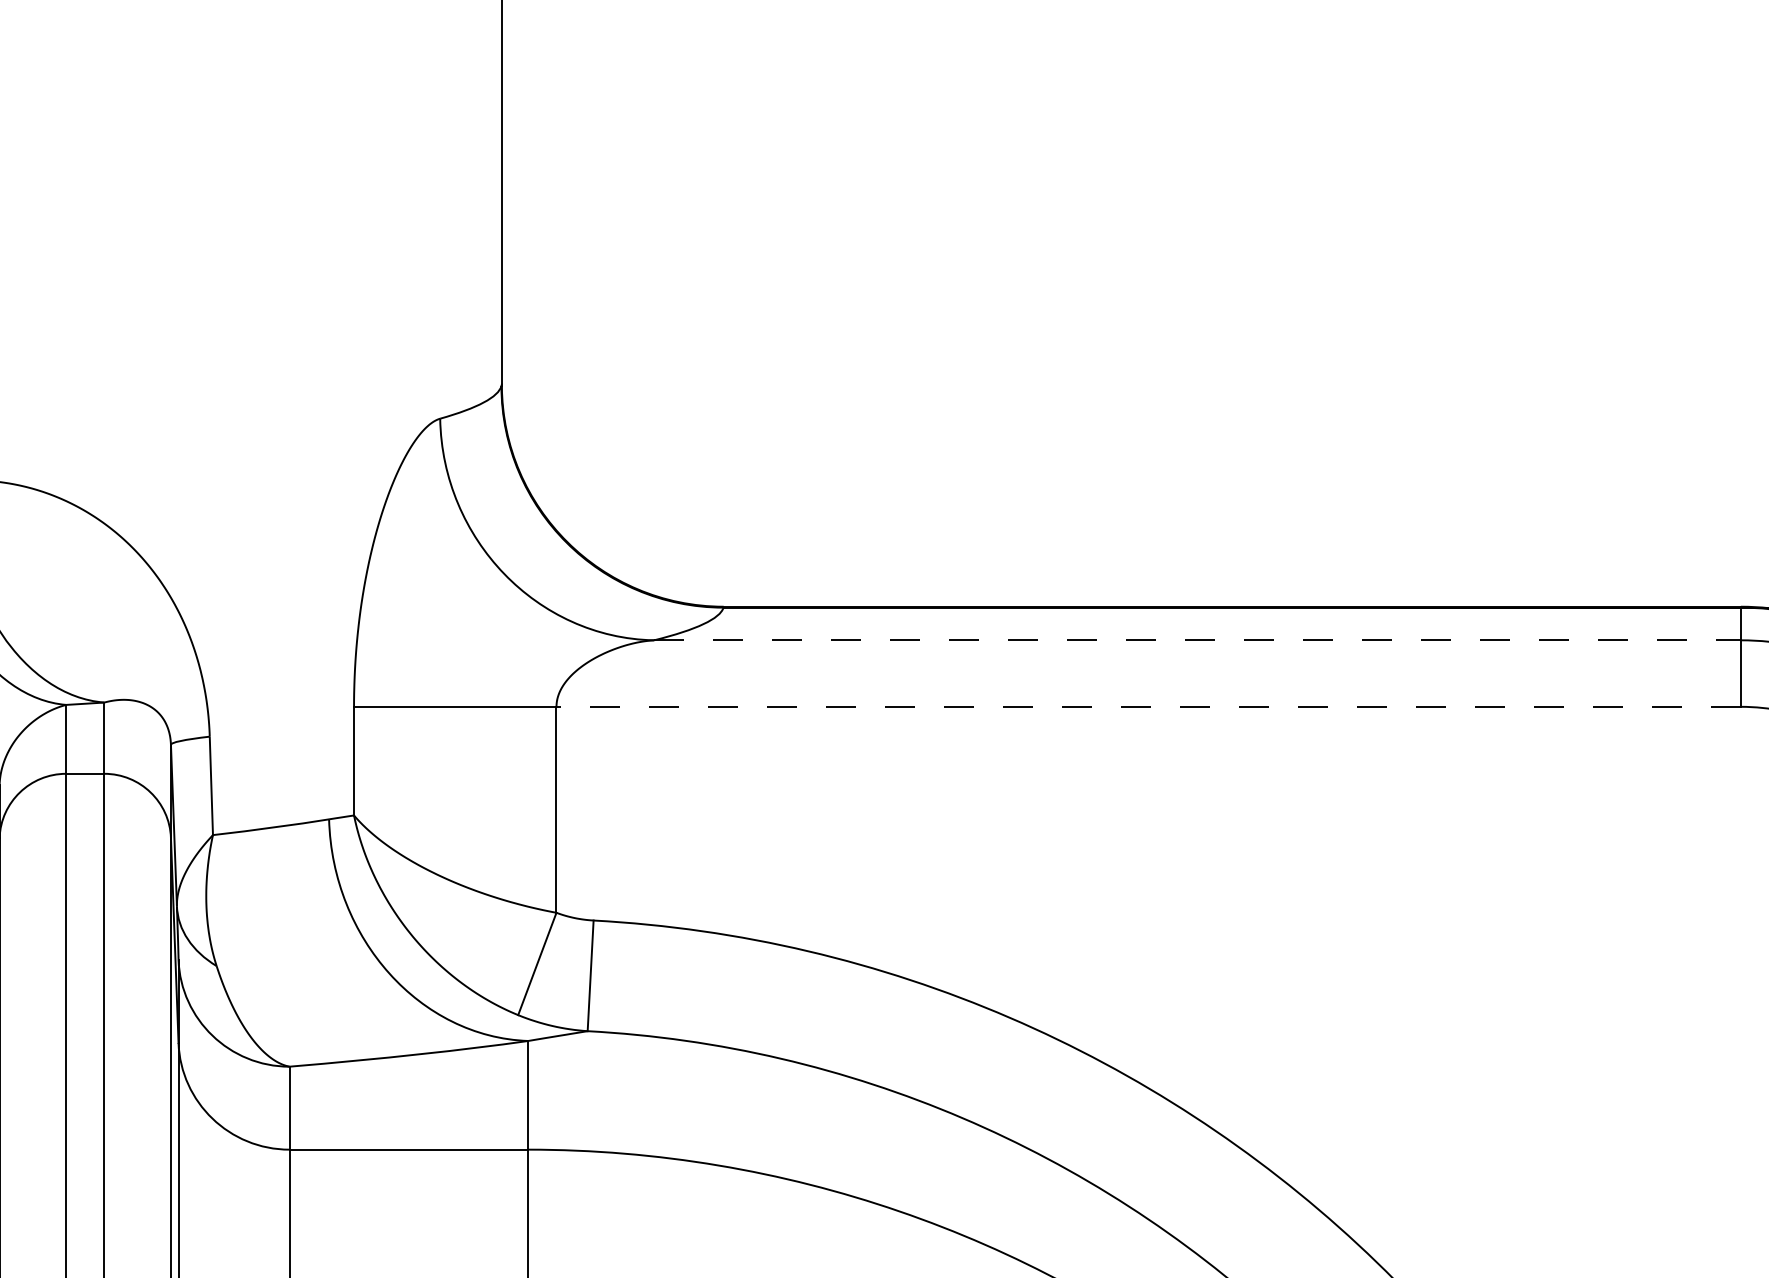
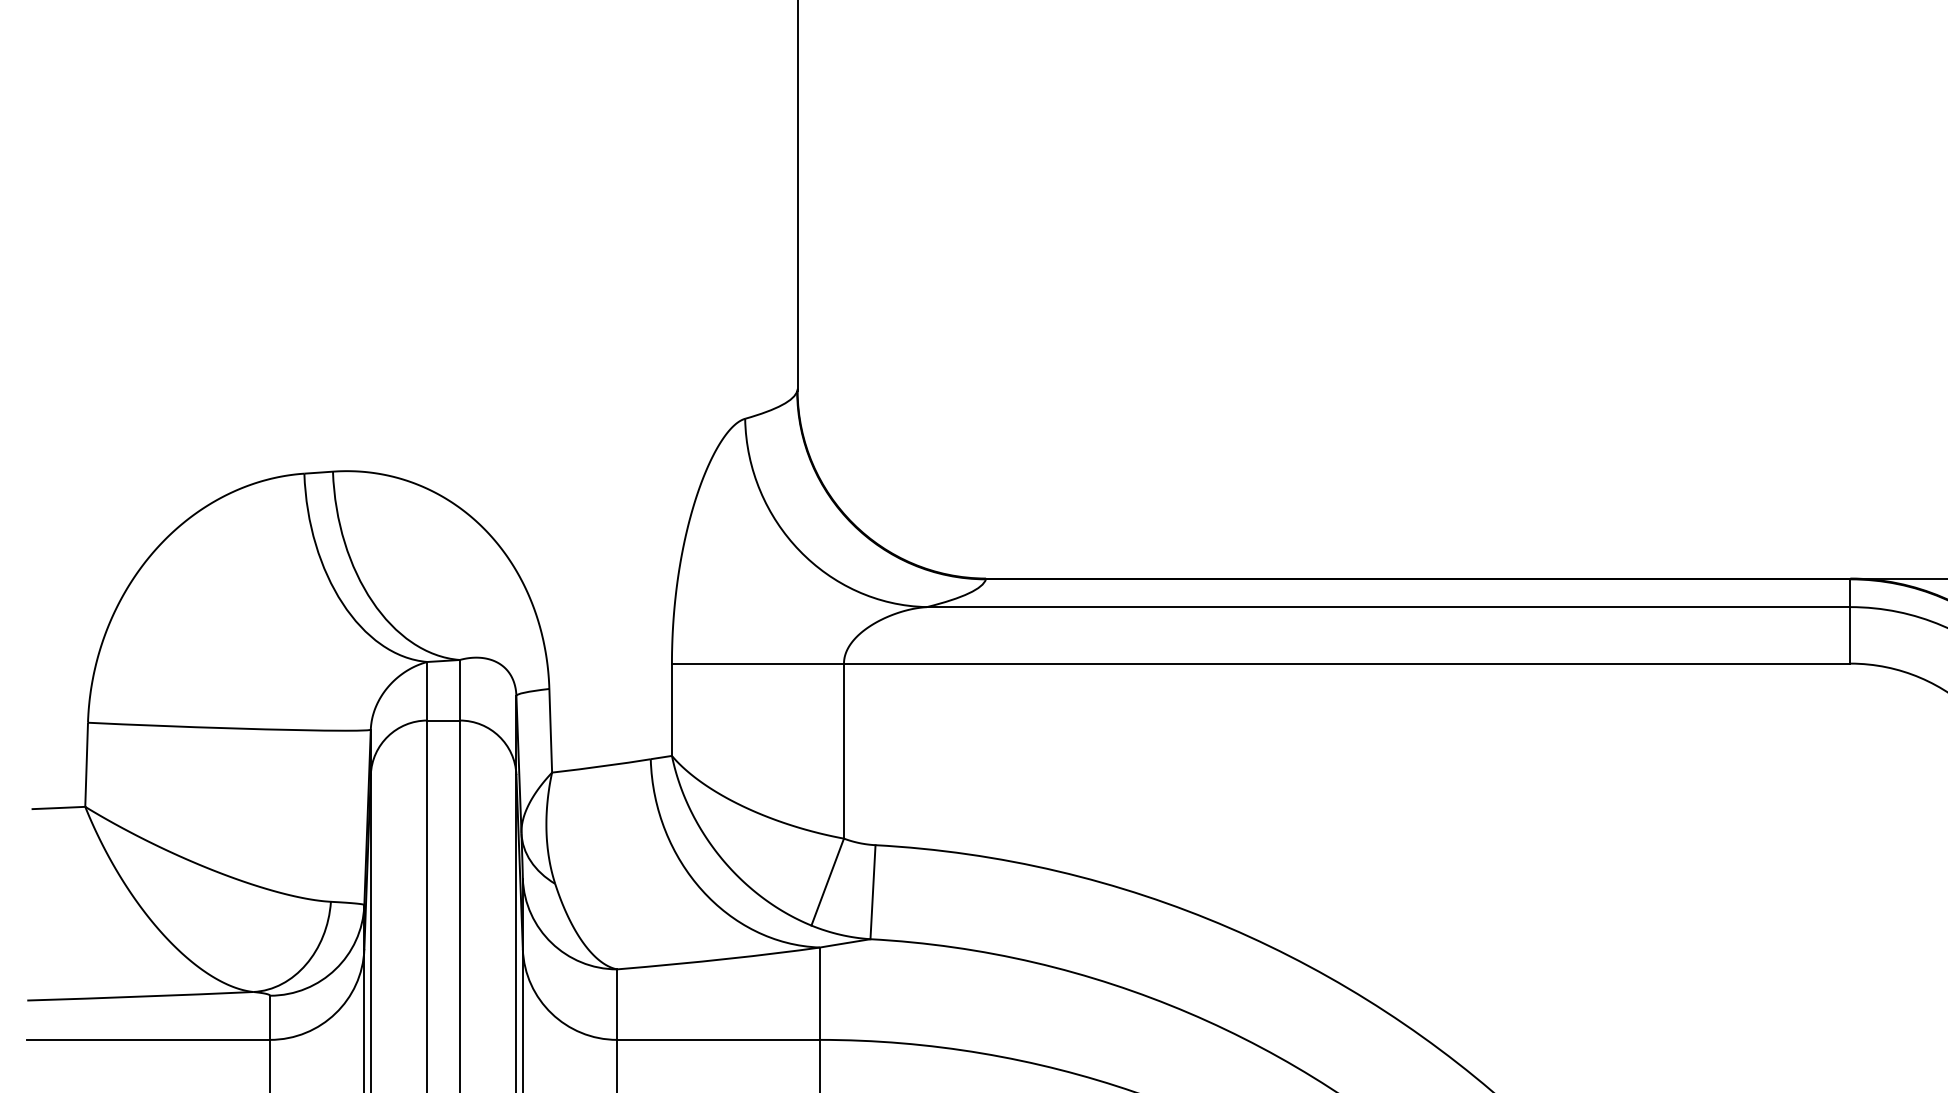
line: (1197, 640) -> (1388, 607), dashed -> solid
line: (1147, 706) -> (1346, 663), dashed -> solid

